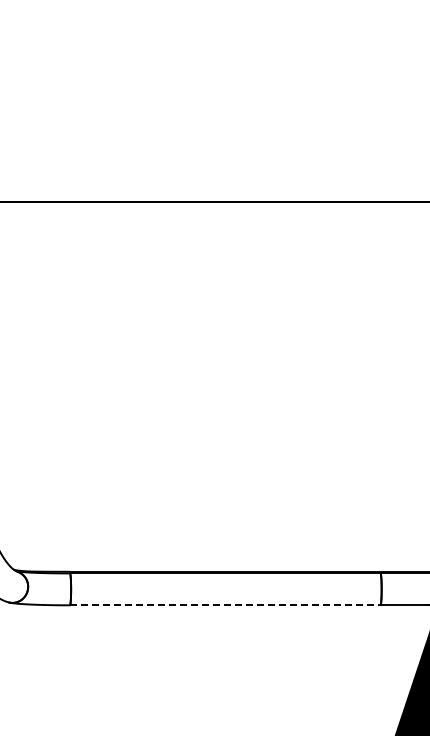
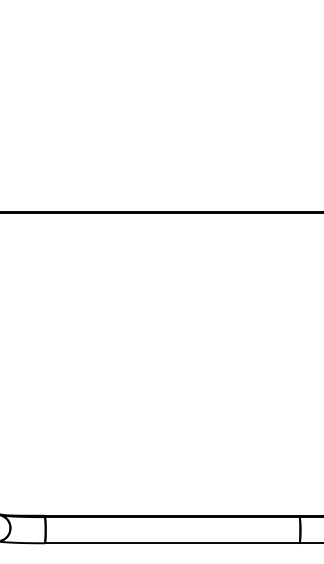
line: (225, 605) -> (172, 543), dashed -> solid

